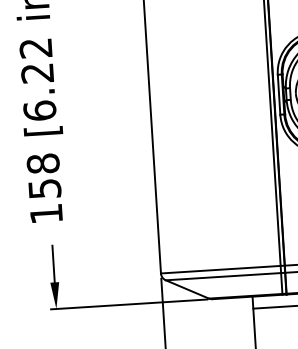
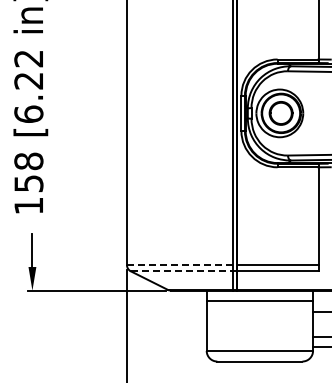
line: (222, 270) -> (181, 265), solid -> dashed
line: (225, 276) -> (183, 271), solid -> dashed

